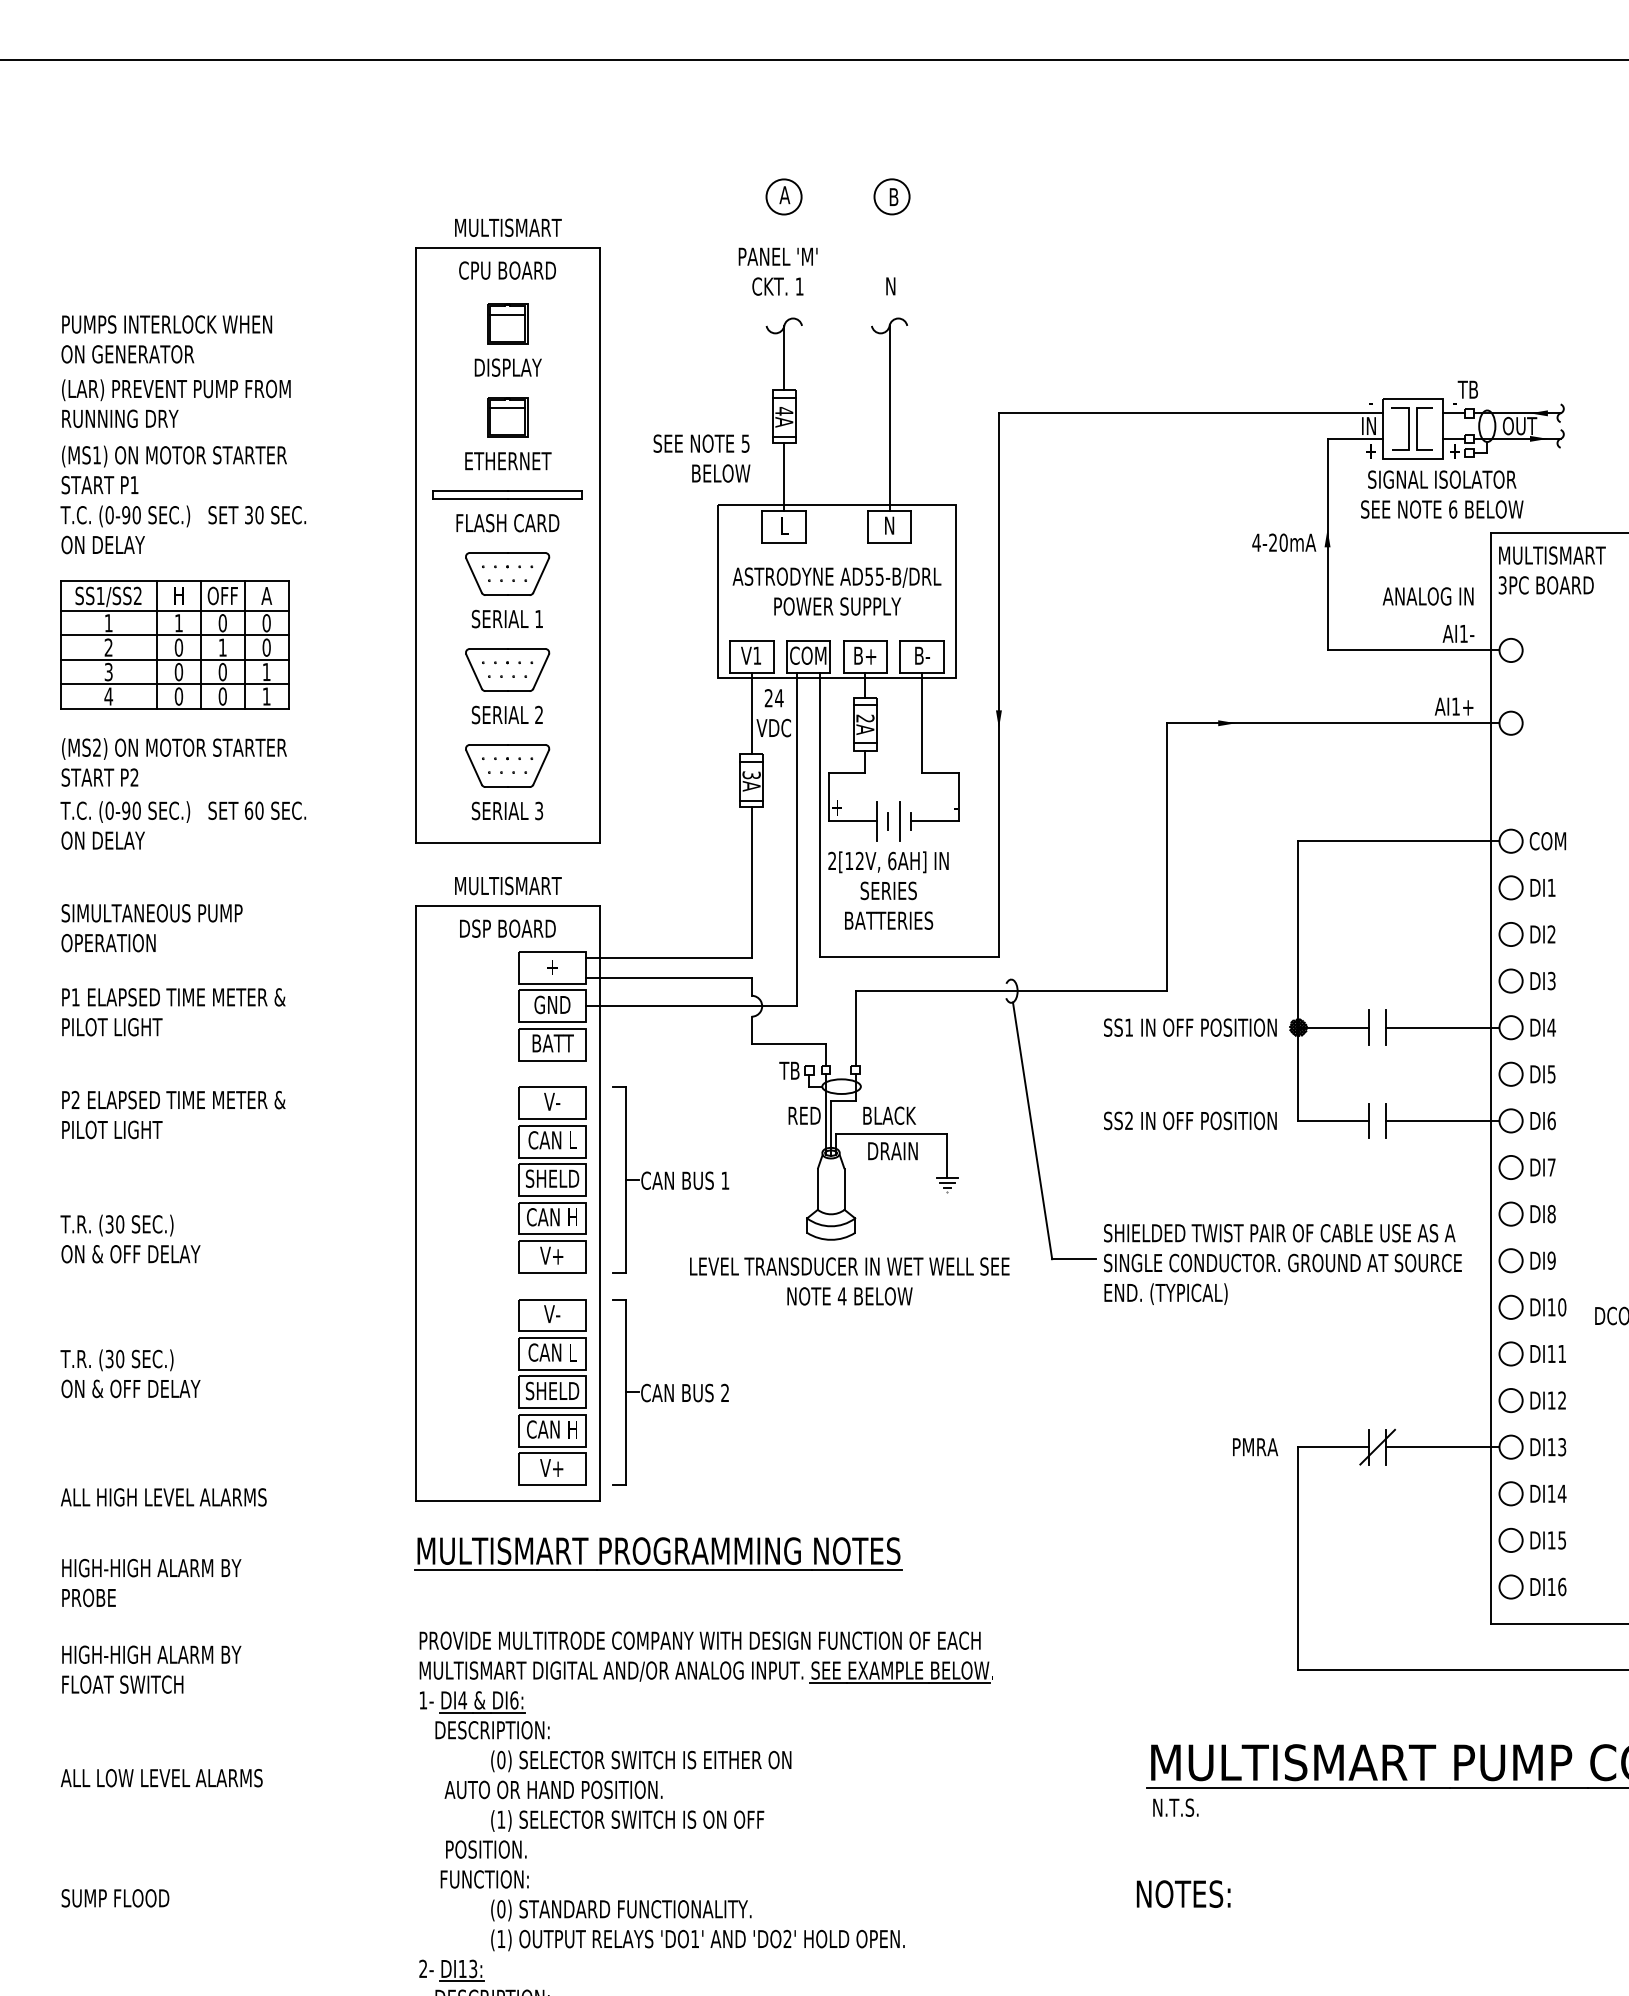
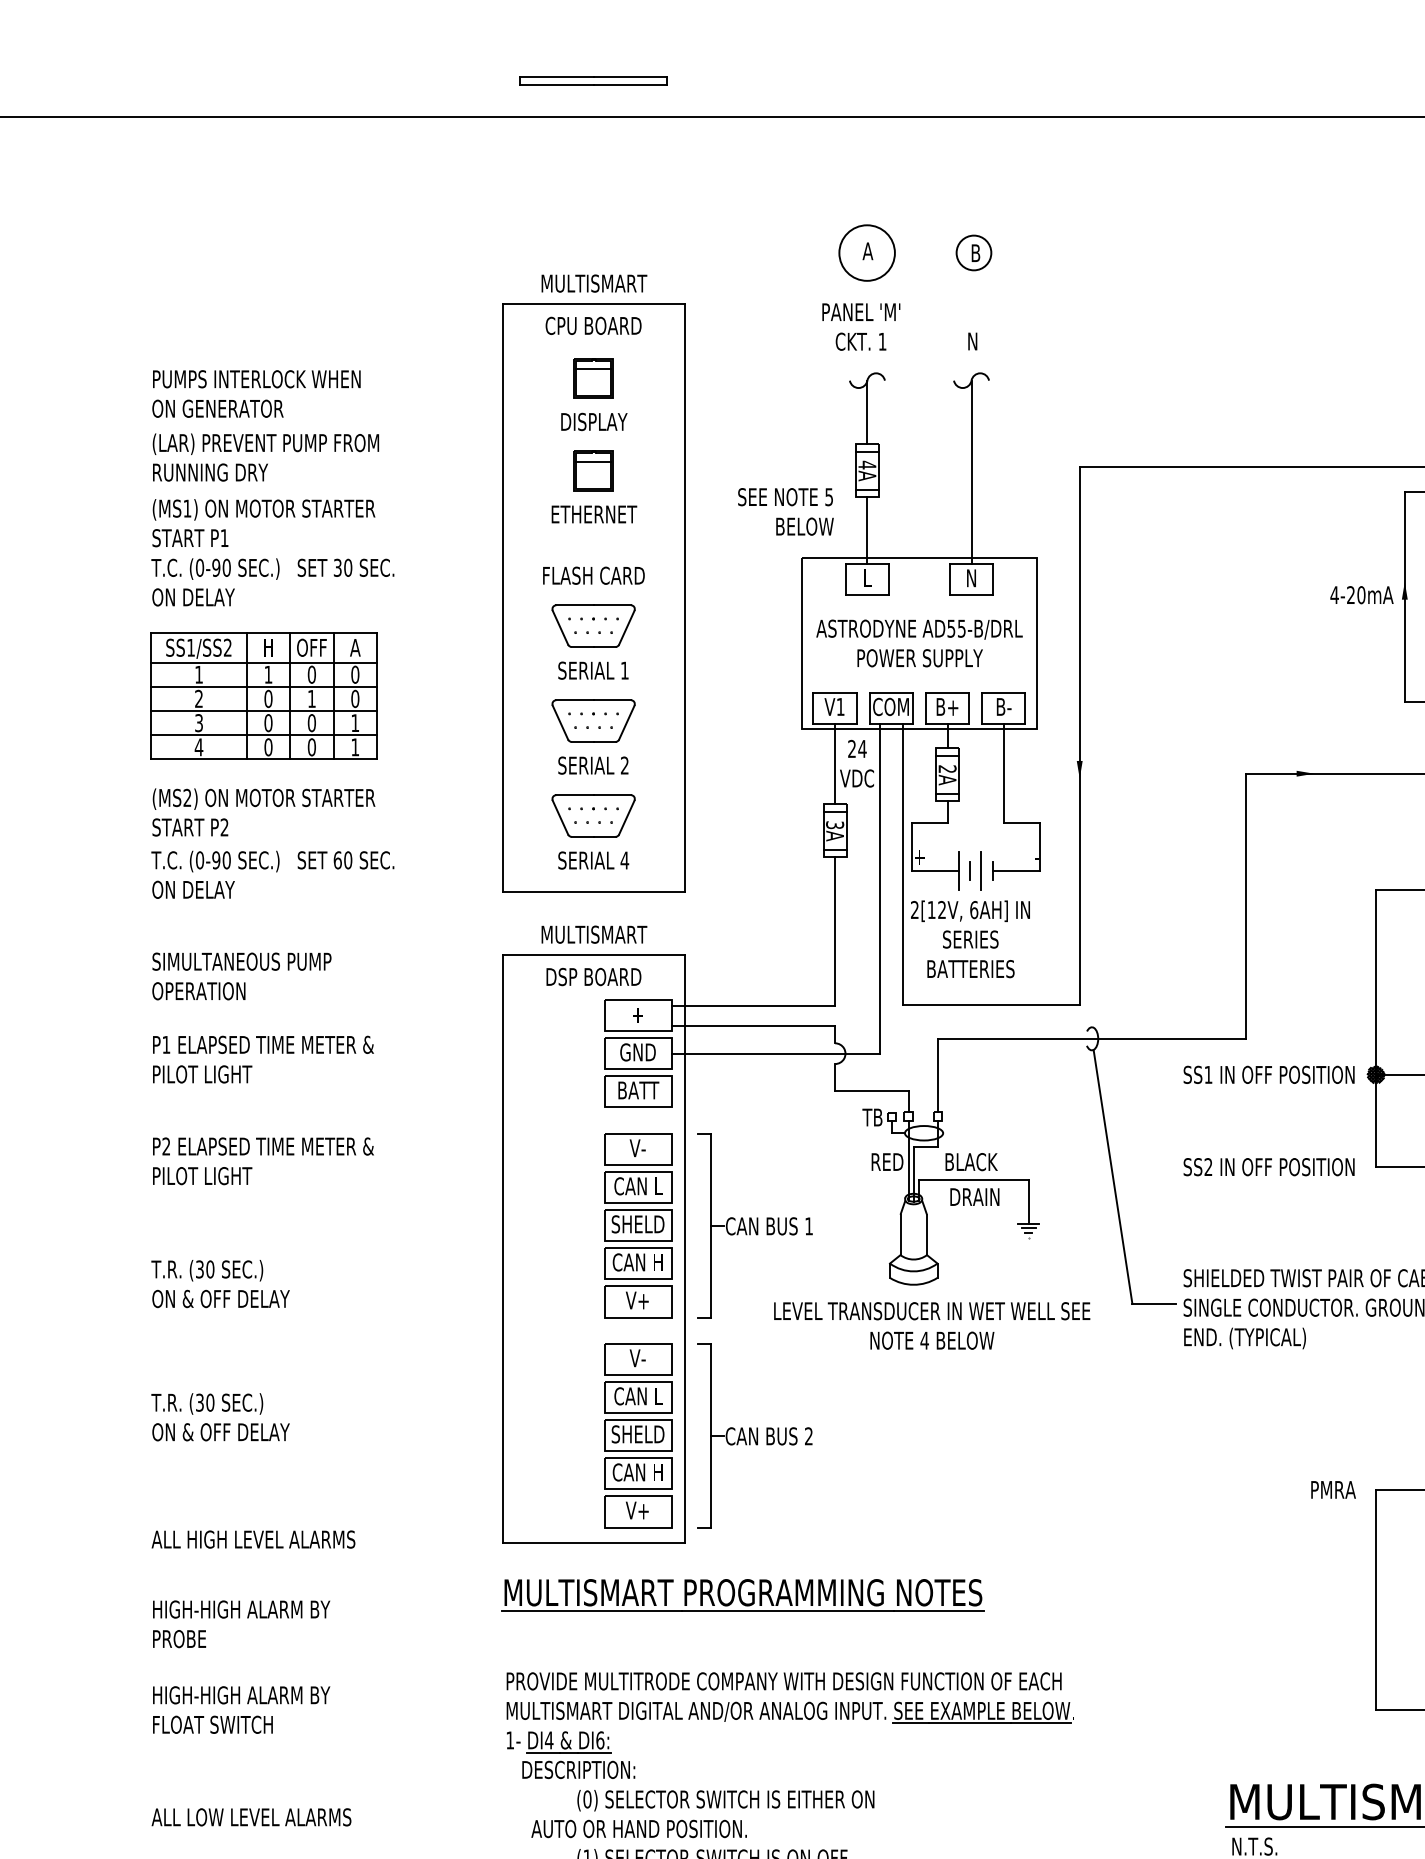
circle: (783, 196) -> (866, 252), size x1.6
part: (507, 494) -> (593, 80), moved
text: (538, 810) -> (624, 860), 3 -> 4

